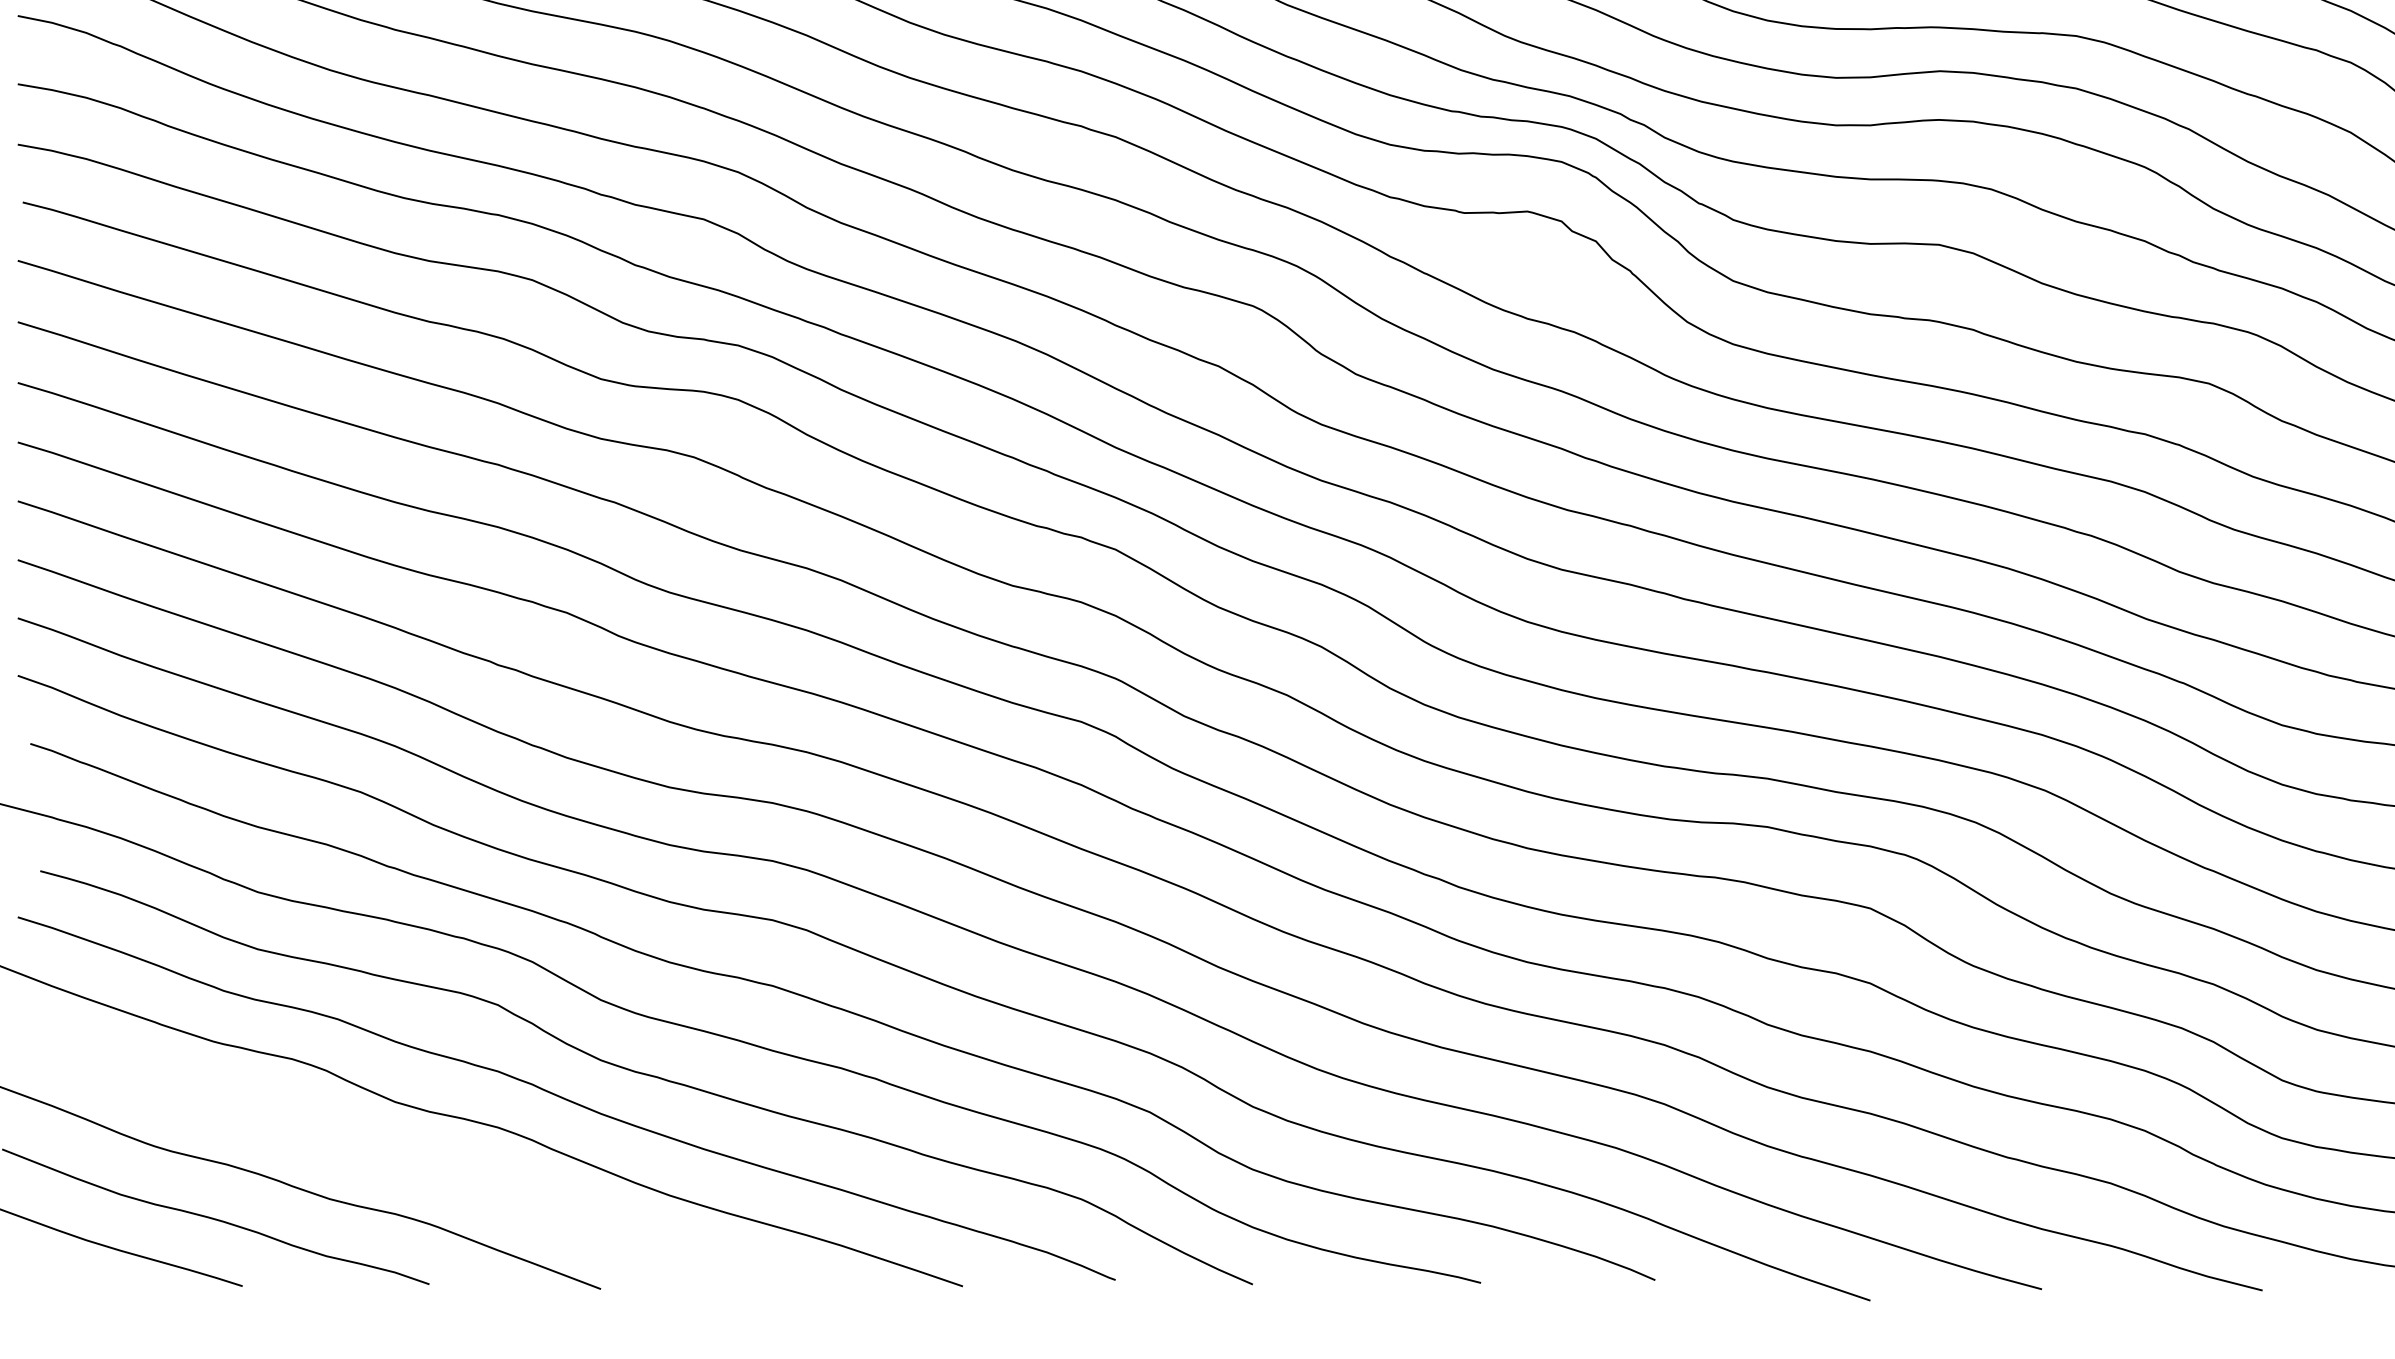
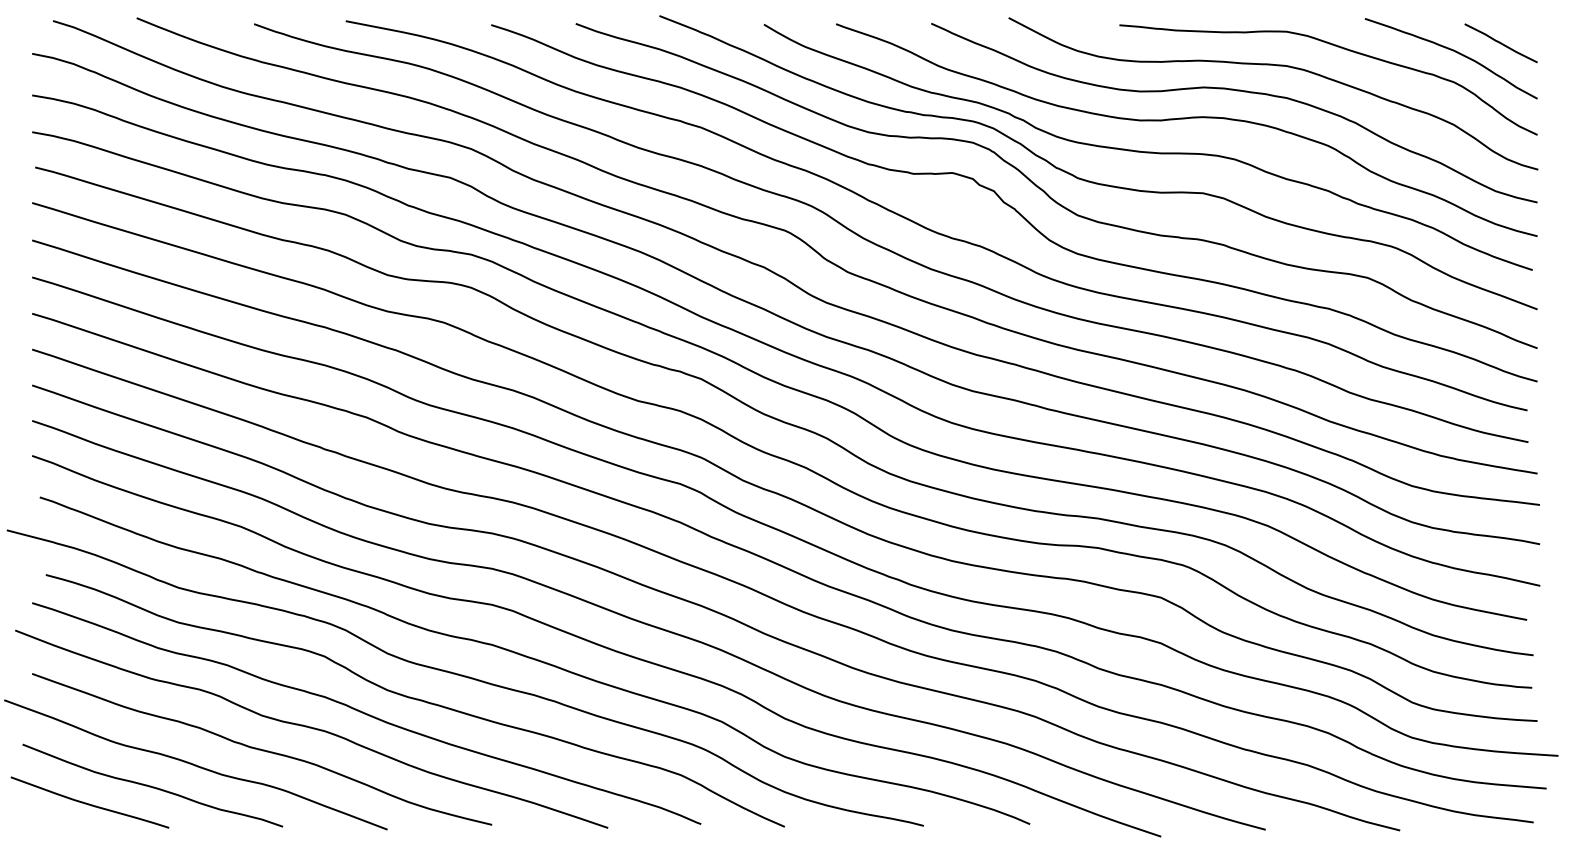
curve: (395, 1157) -> (262, 749), added

